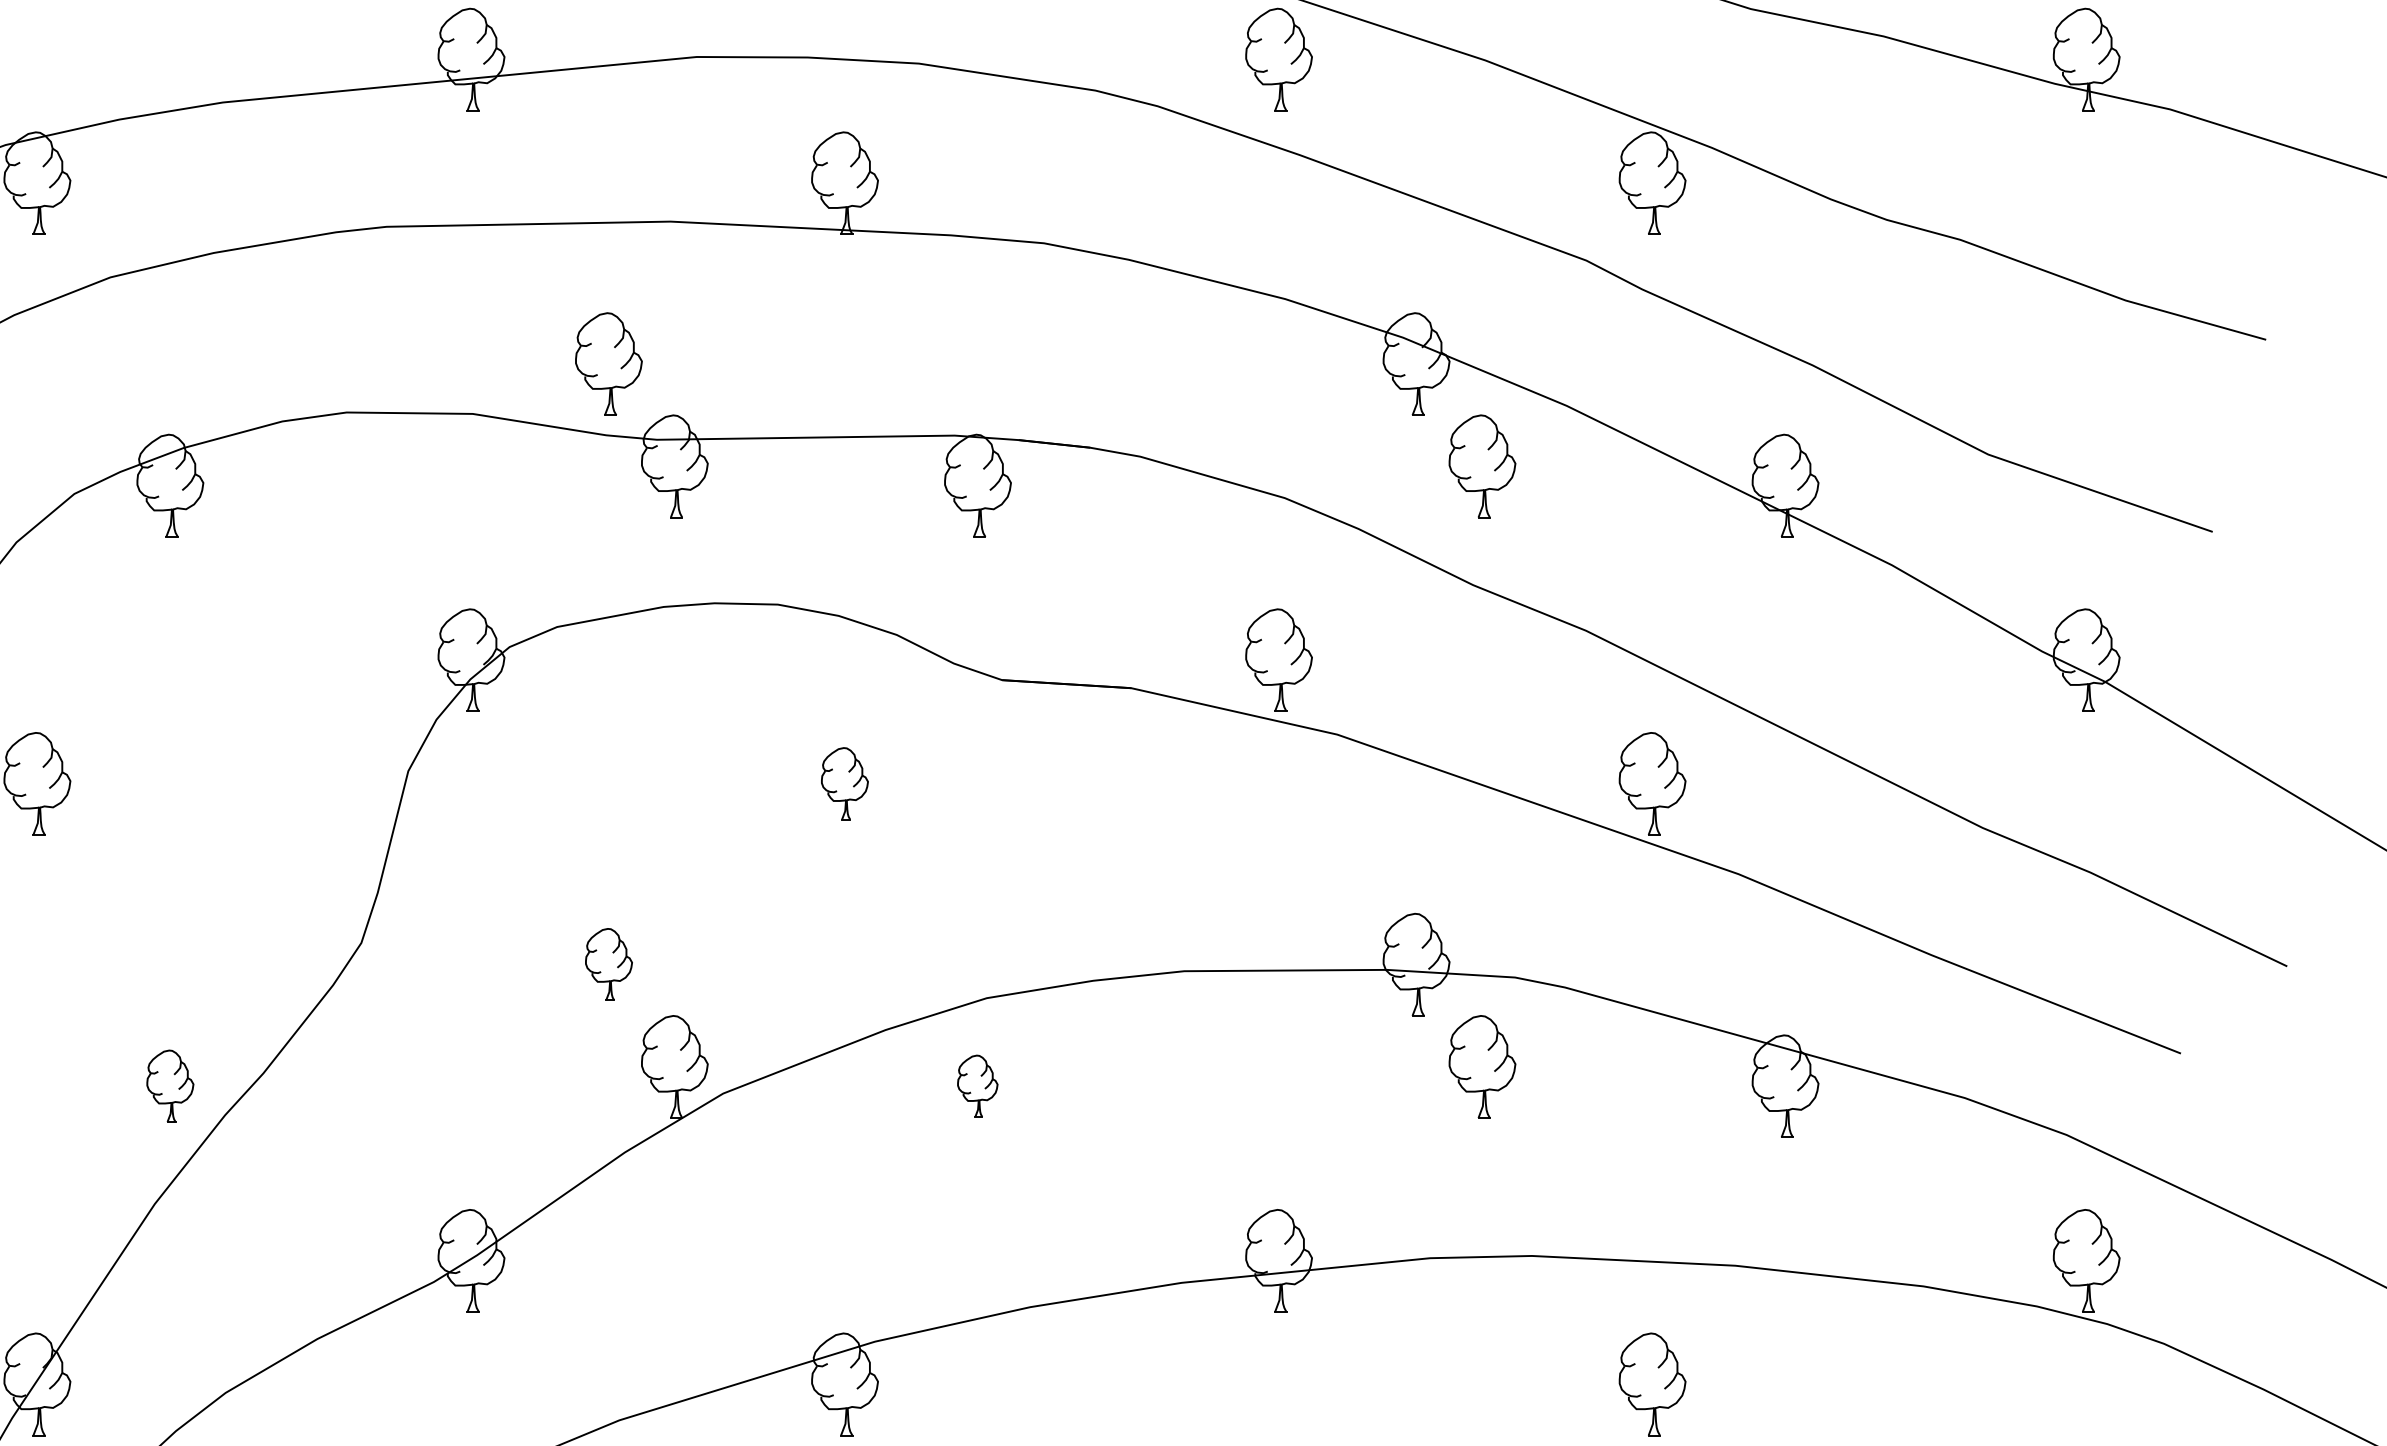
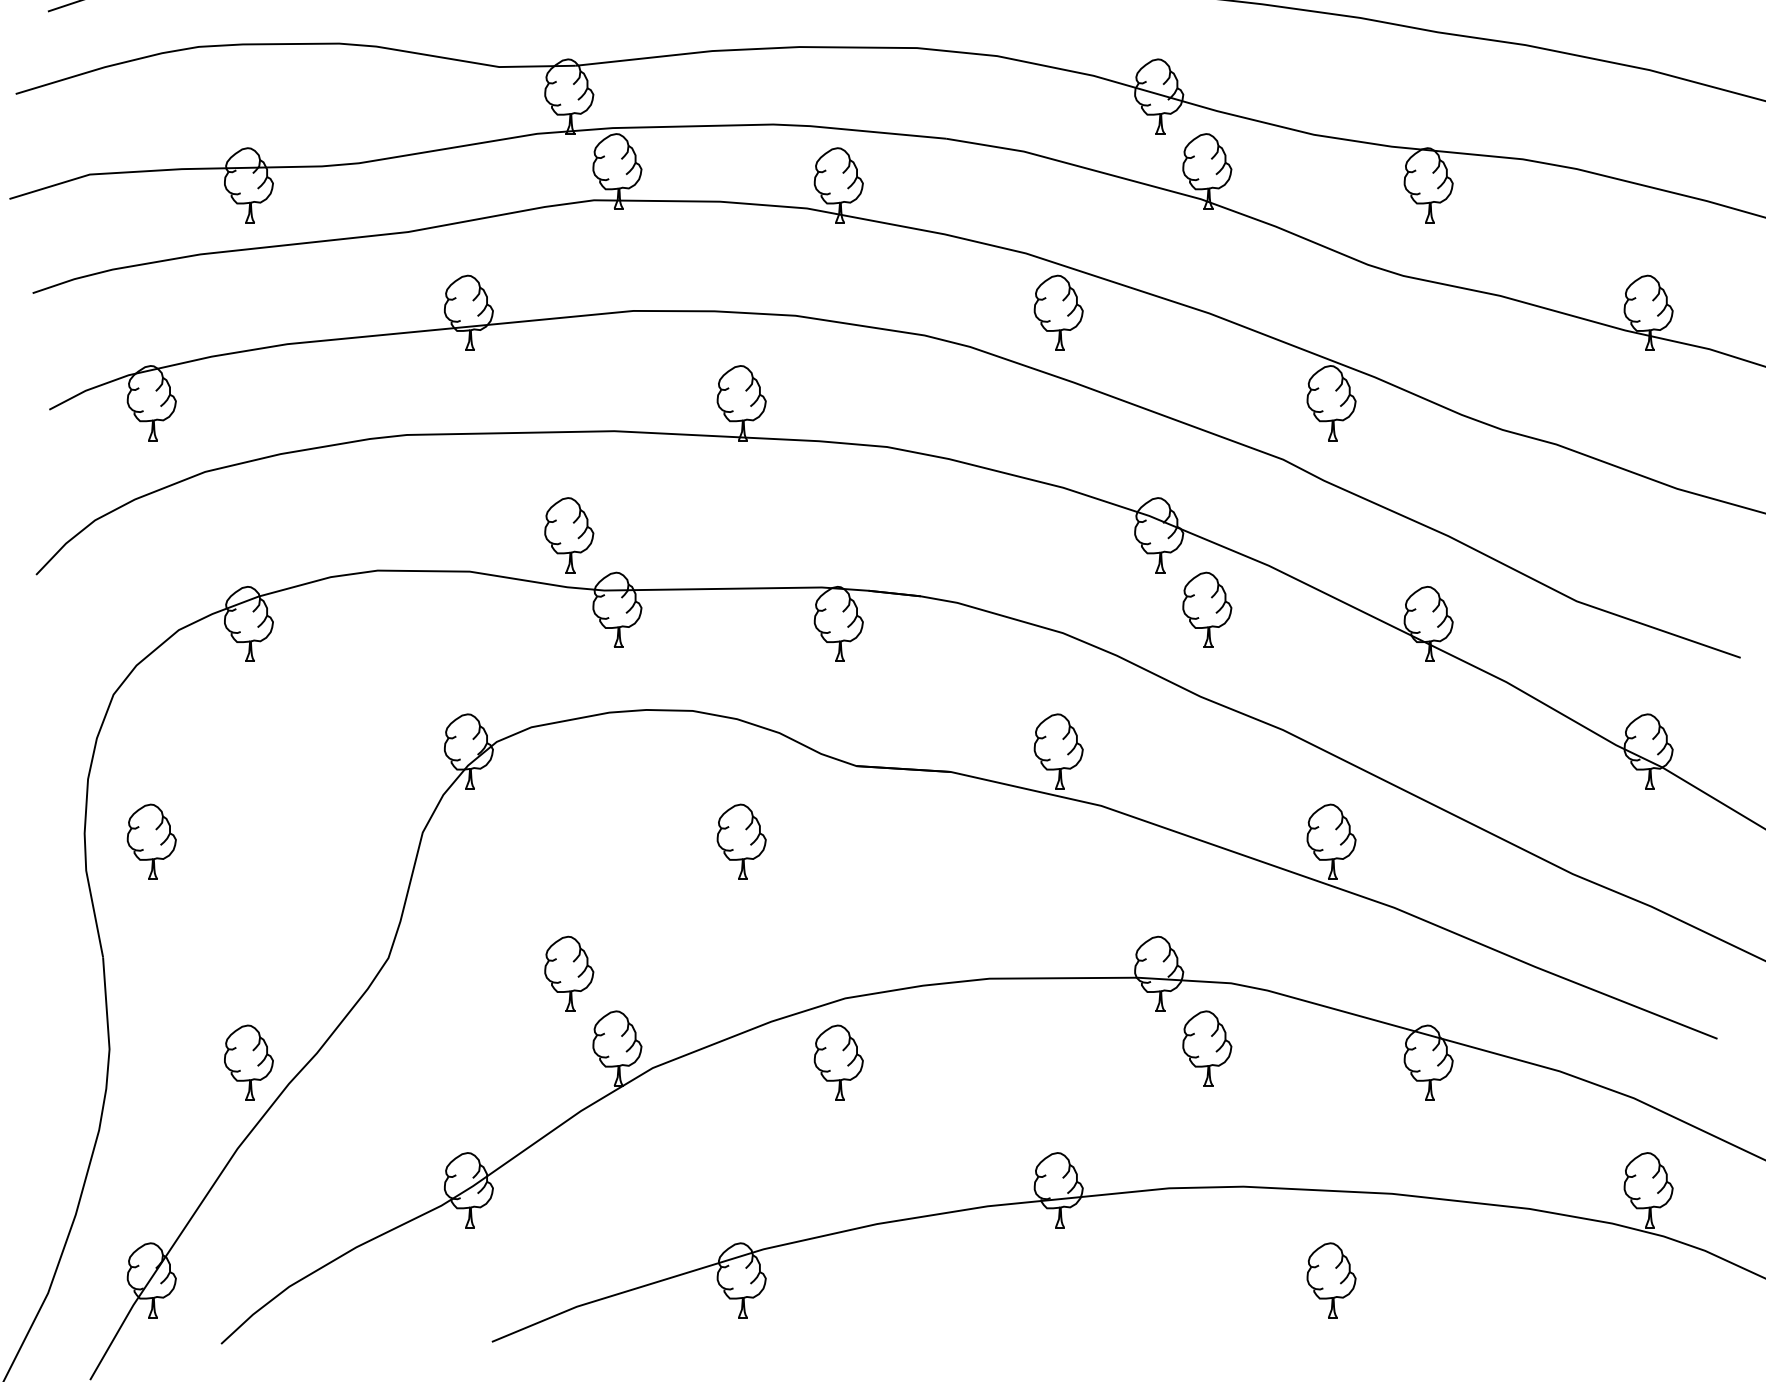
part: (844, 783) -> (741, 841), size x1.43
part: (609, 964) -> (569, 973), size x1.43
part: (169, 1085) -> (248, 1062), size x1.43
part: (977, 1085) -> (838, 1062), size x1.67

